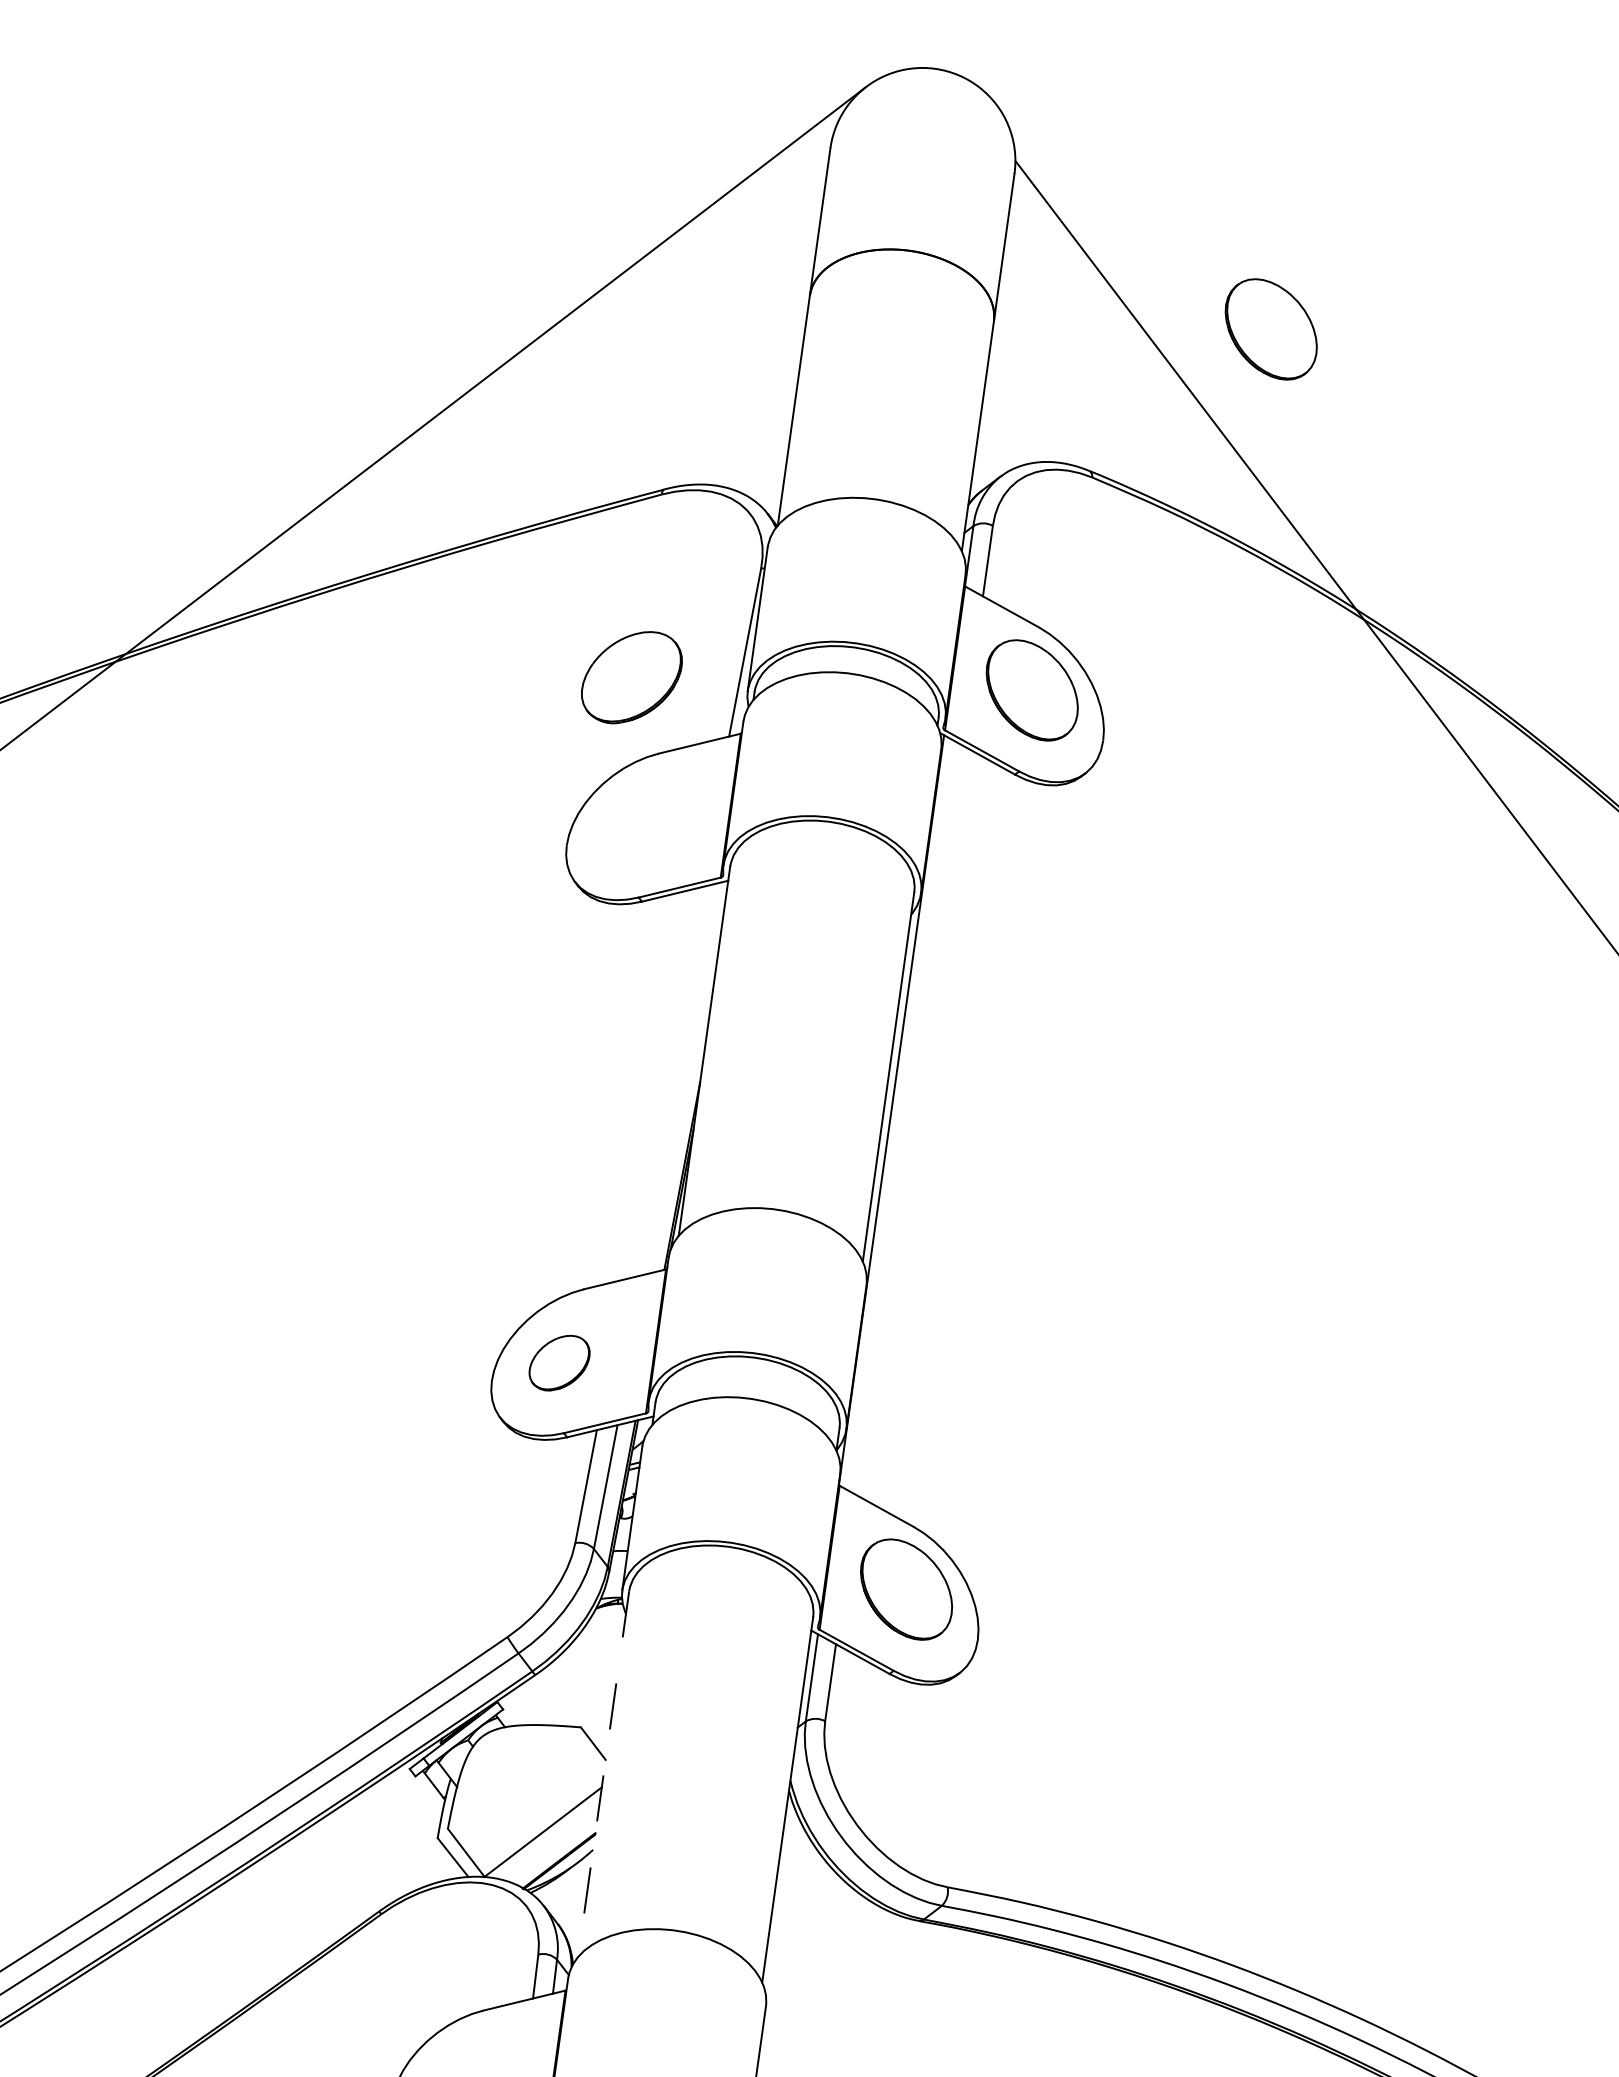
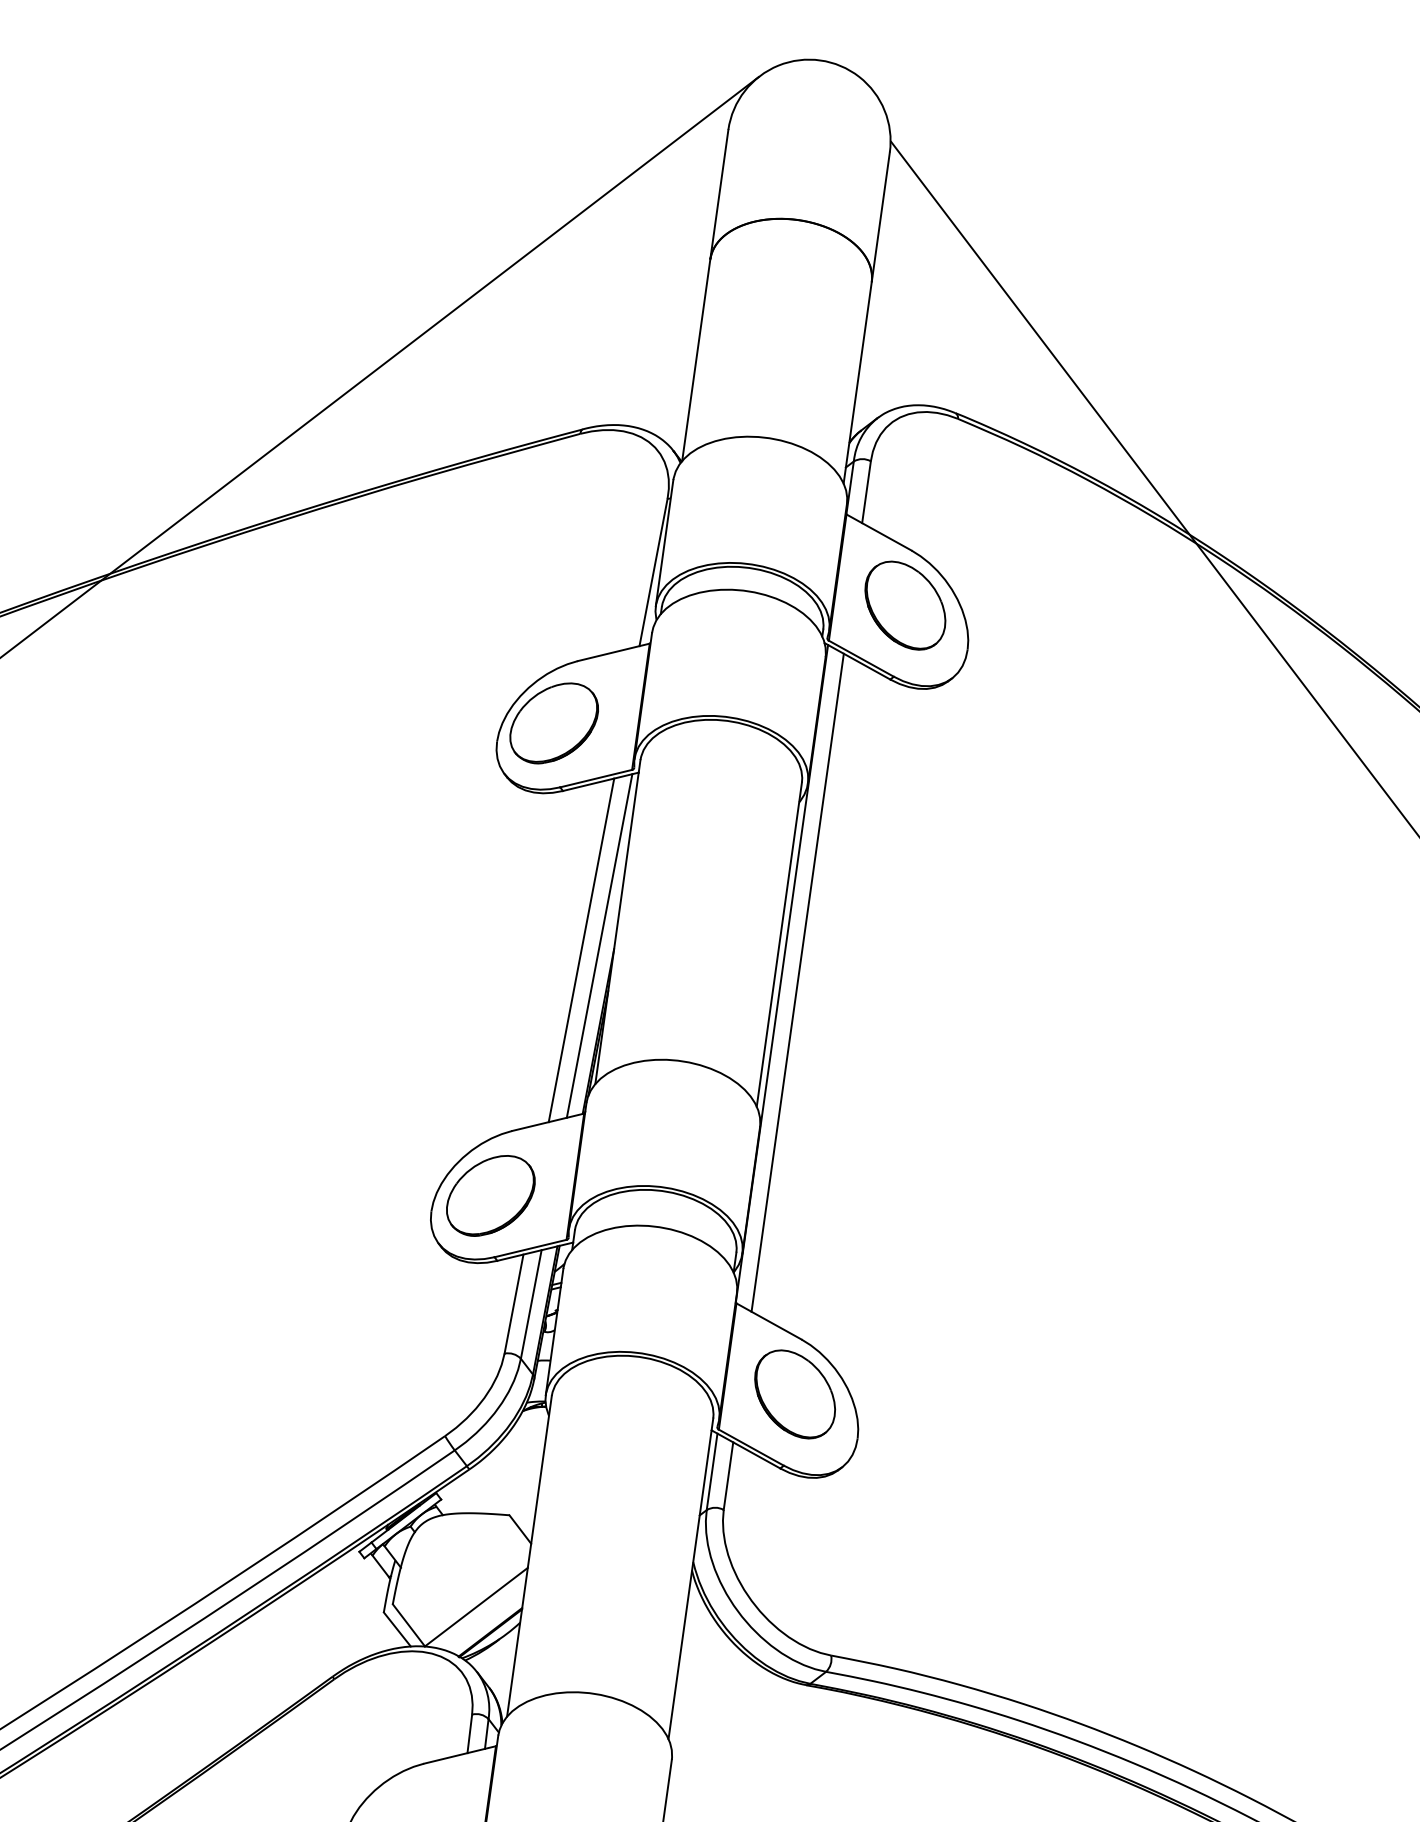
part: (1270, 329) -> (1114, 289), removed
part: (631, 677) -> (553, 723), moved
line: (683, 1078) -> (599, 946), added
line: (662, 1083) -> (581, 950), added
line: (909, 1120) -> (797, 982), added
part: (559, 1362) -> (490, 1195), size x1.67
line: (603, 1774) -> (529, 1556), dashed -> solid

